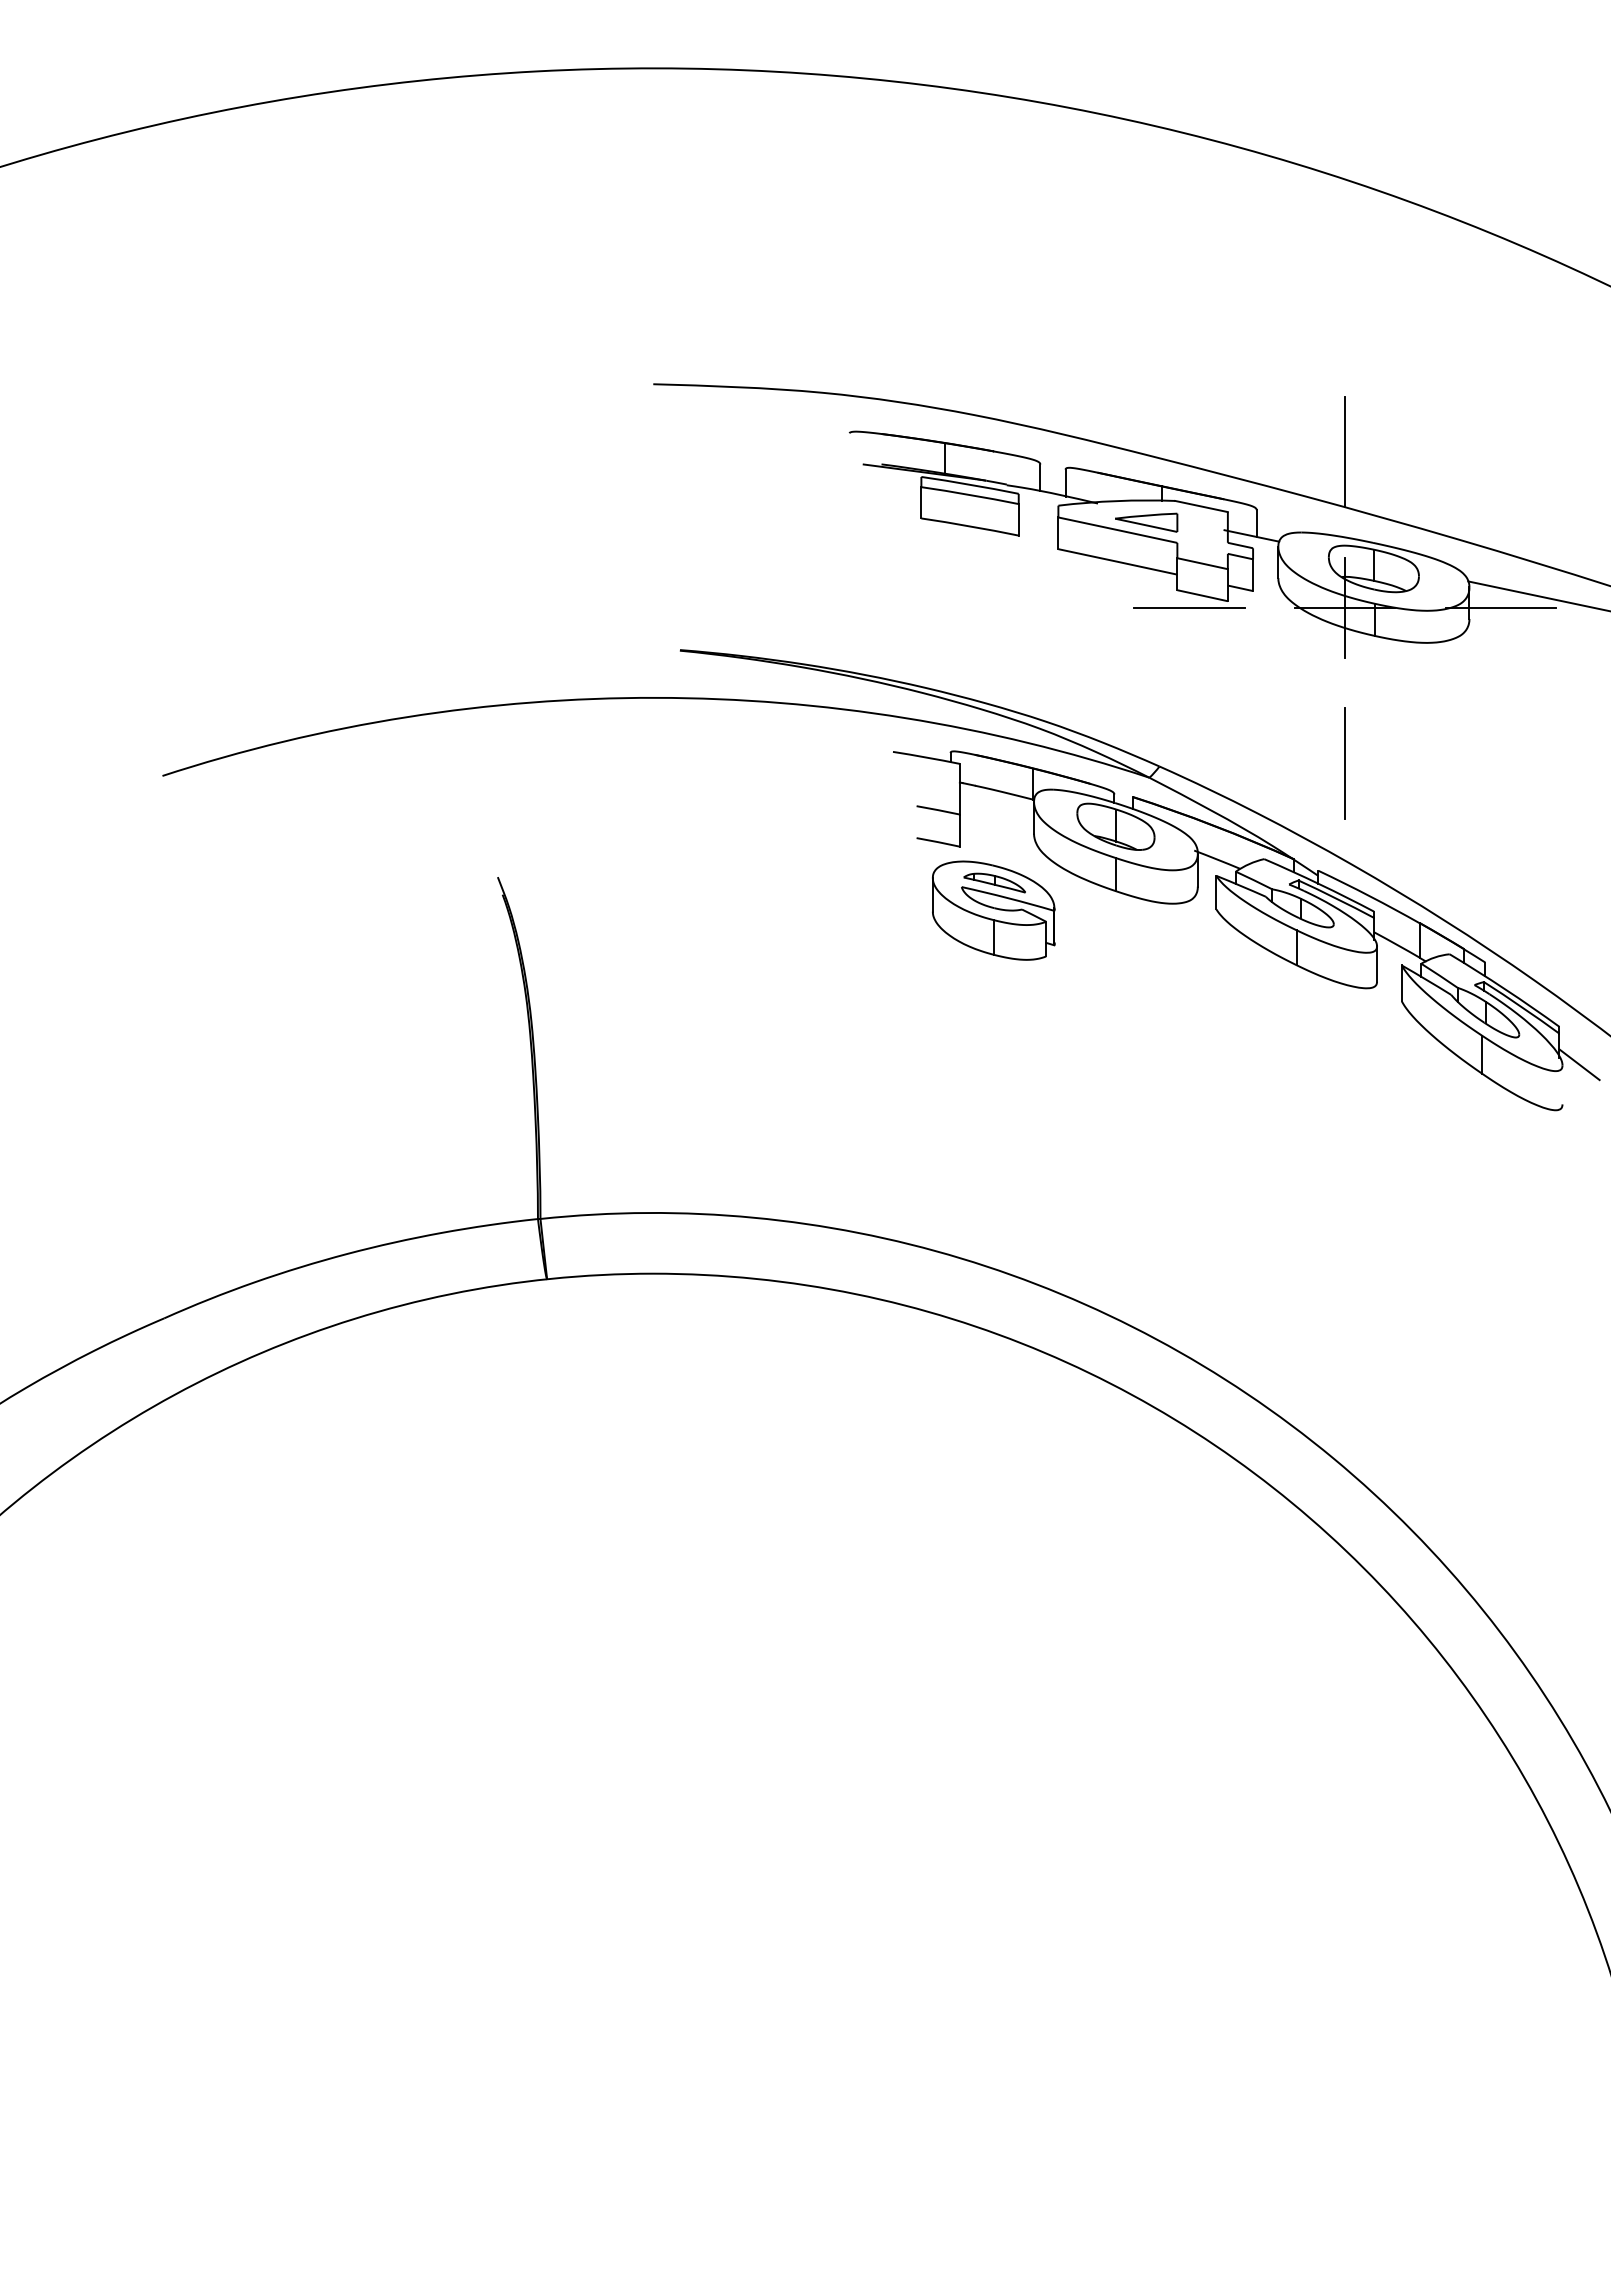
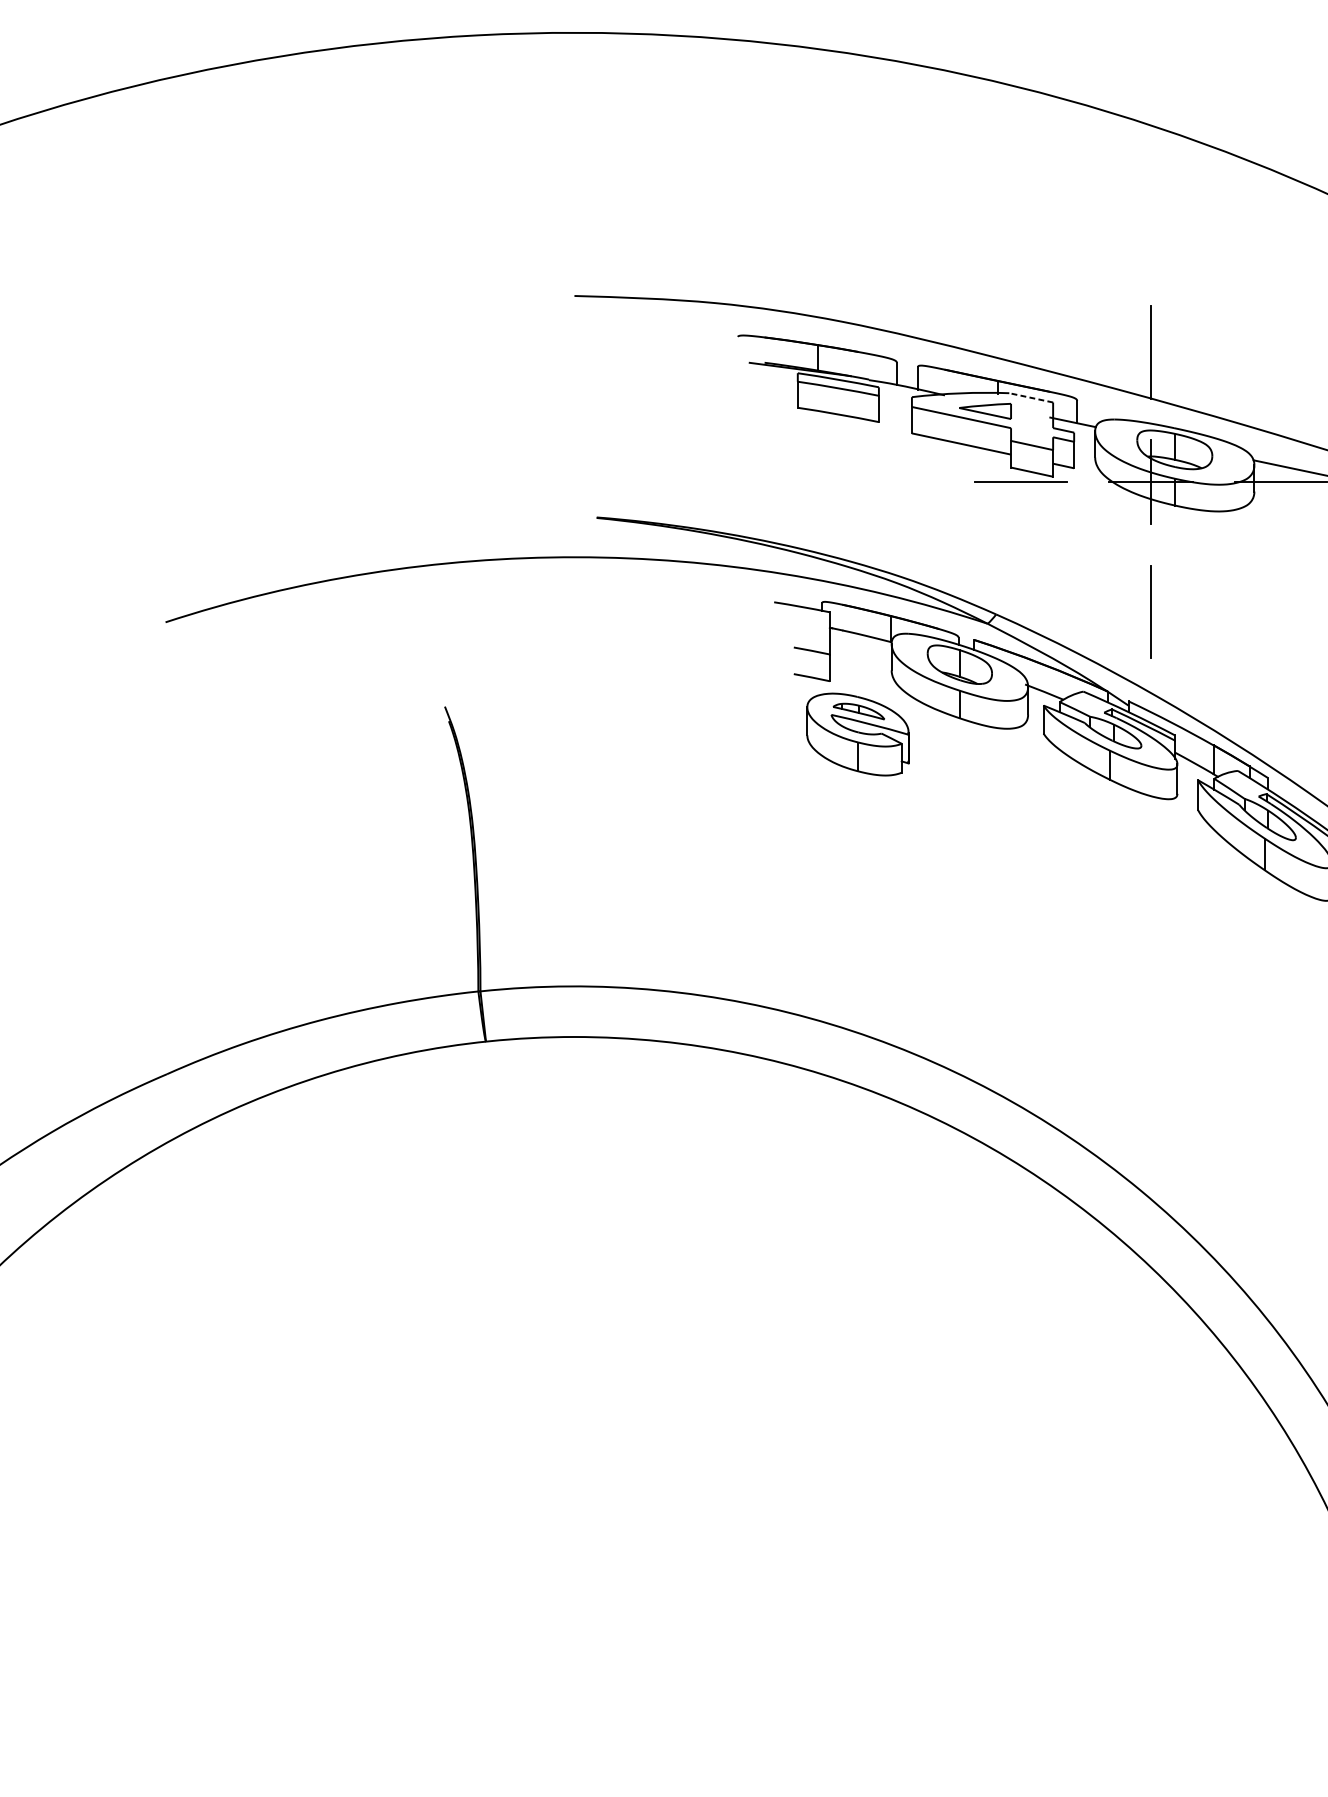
line: (1201, 506) -> (1031, 397), solid -> dashed

